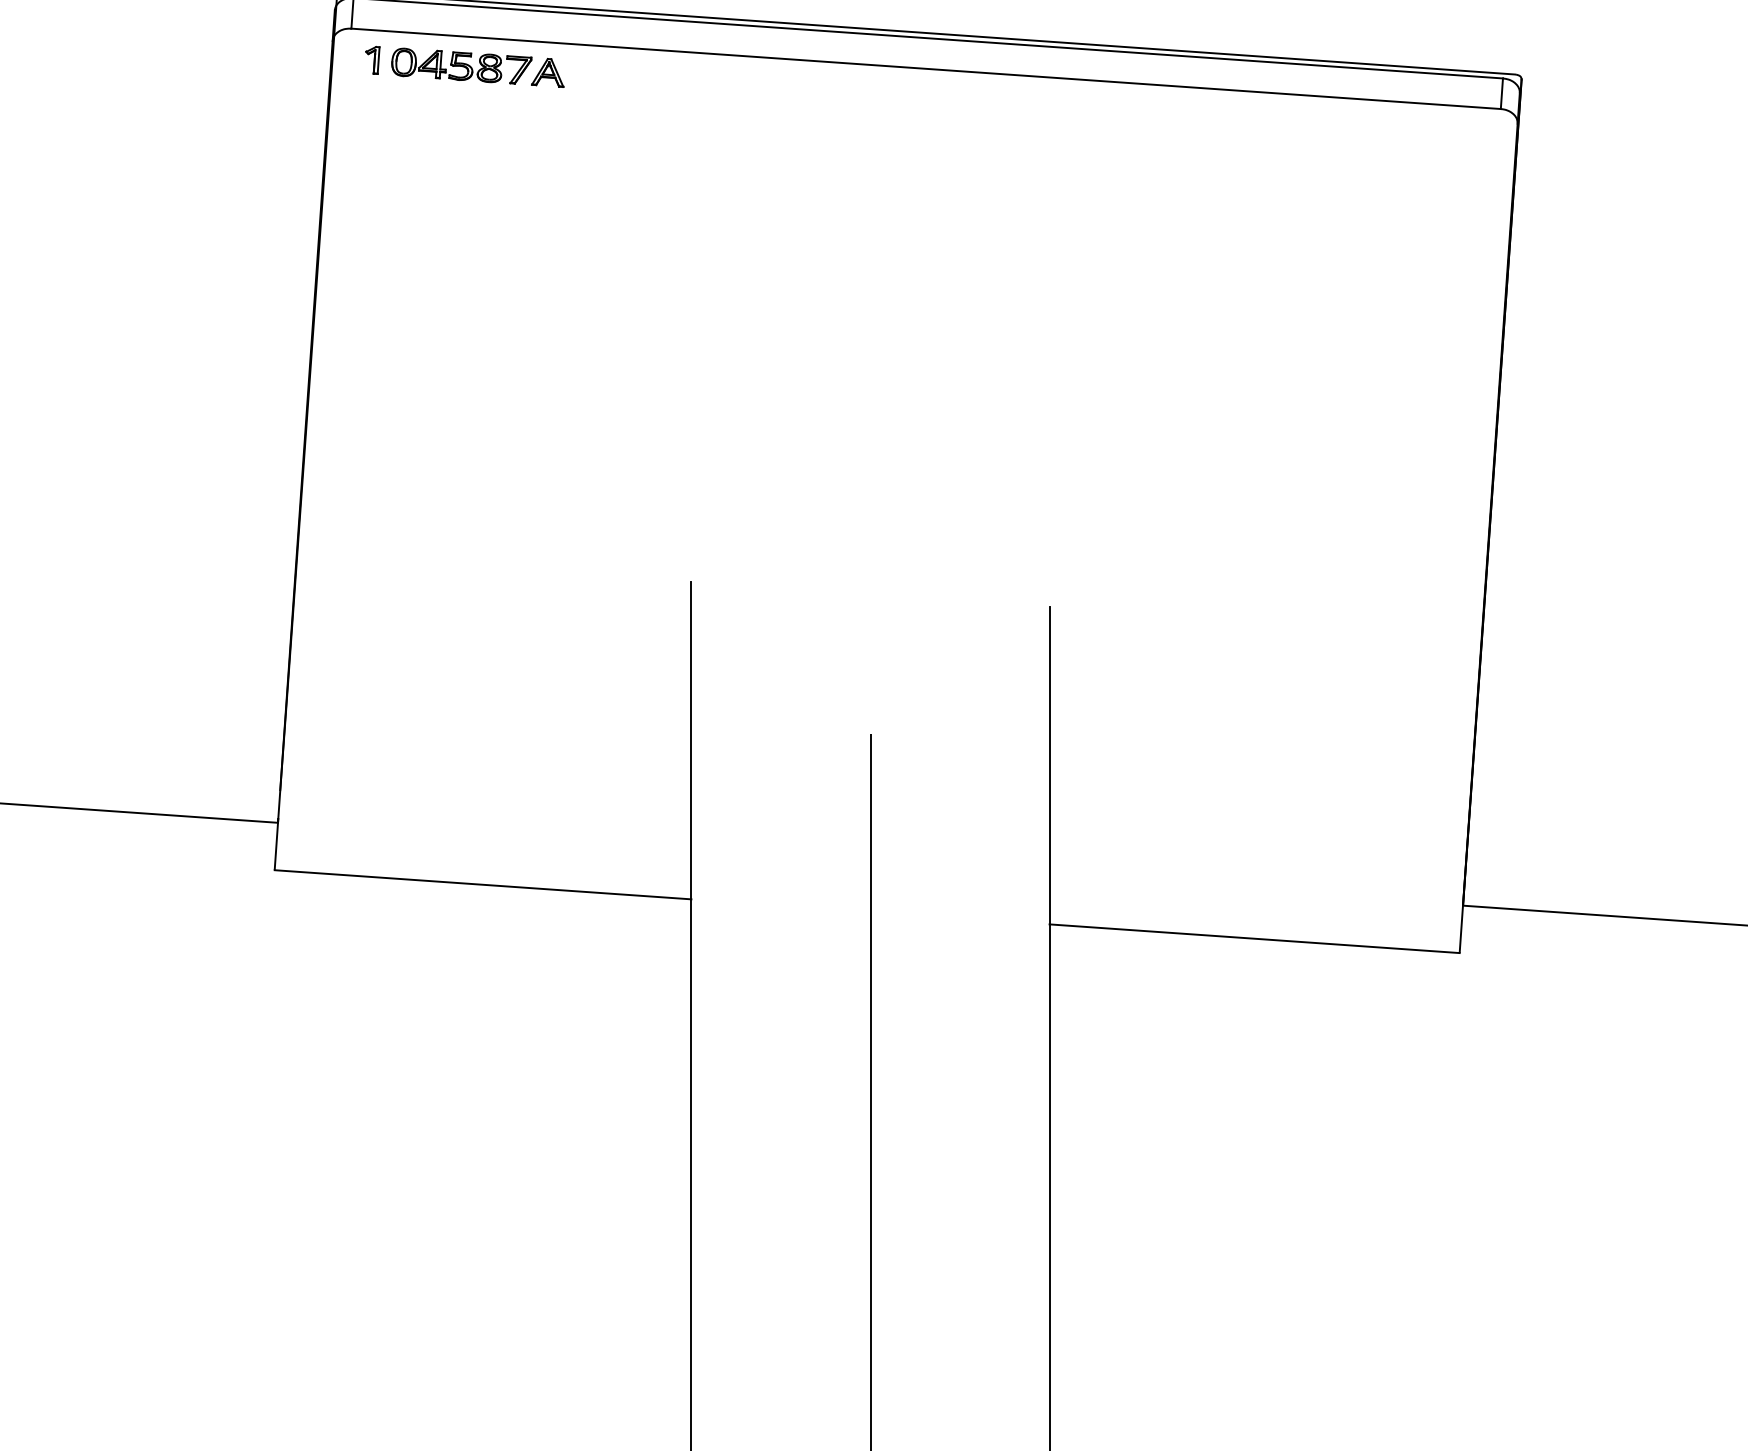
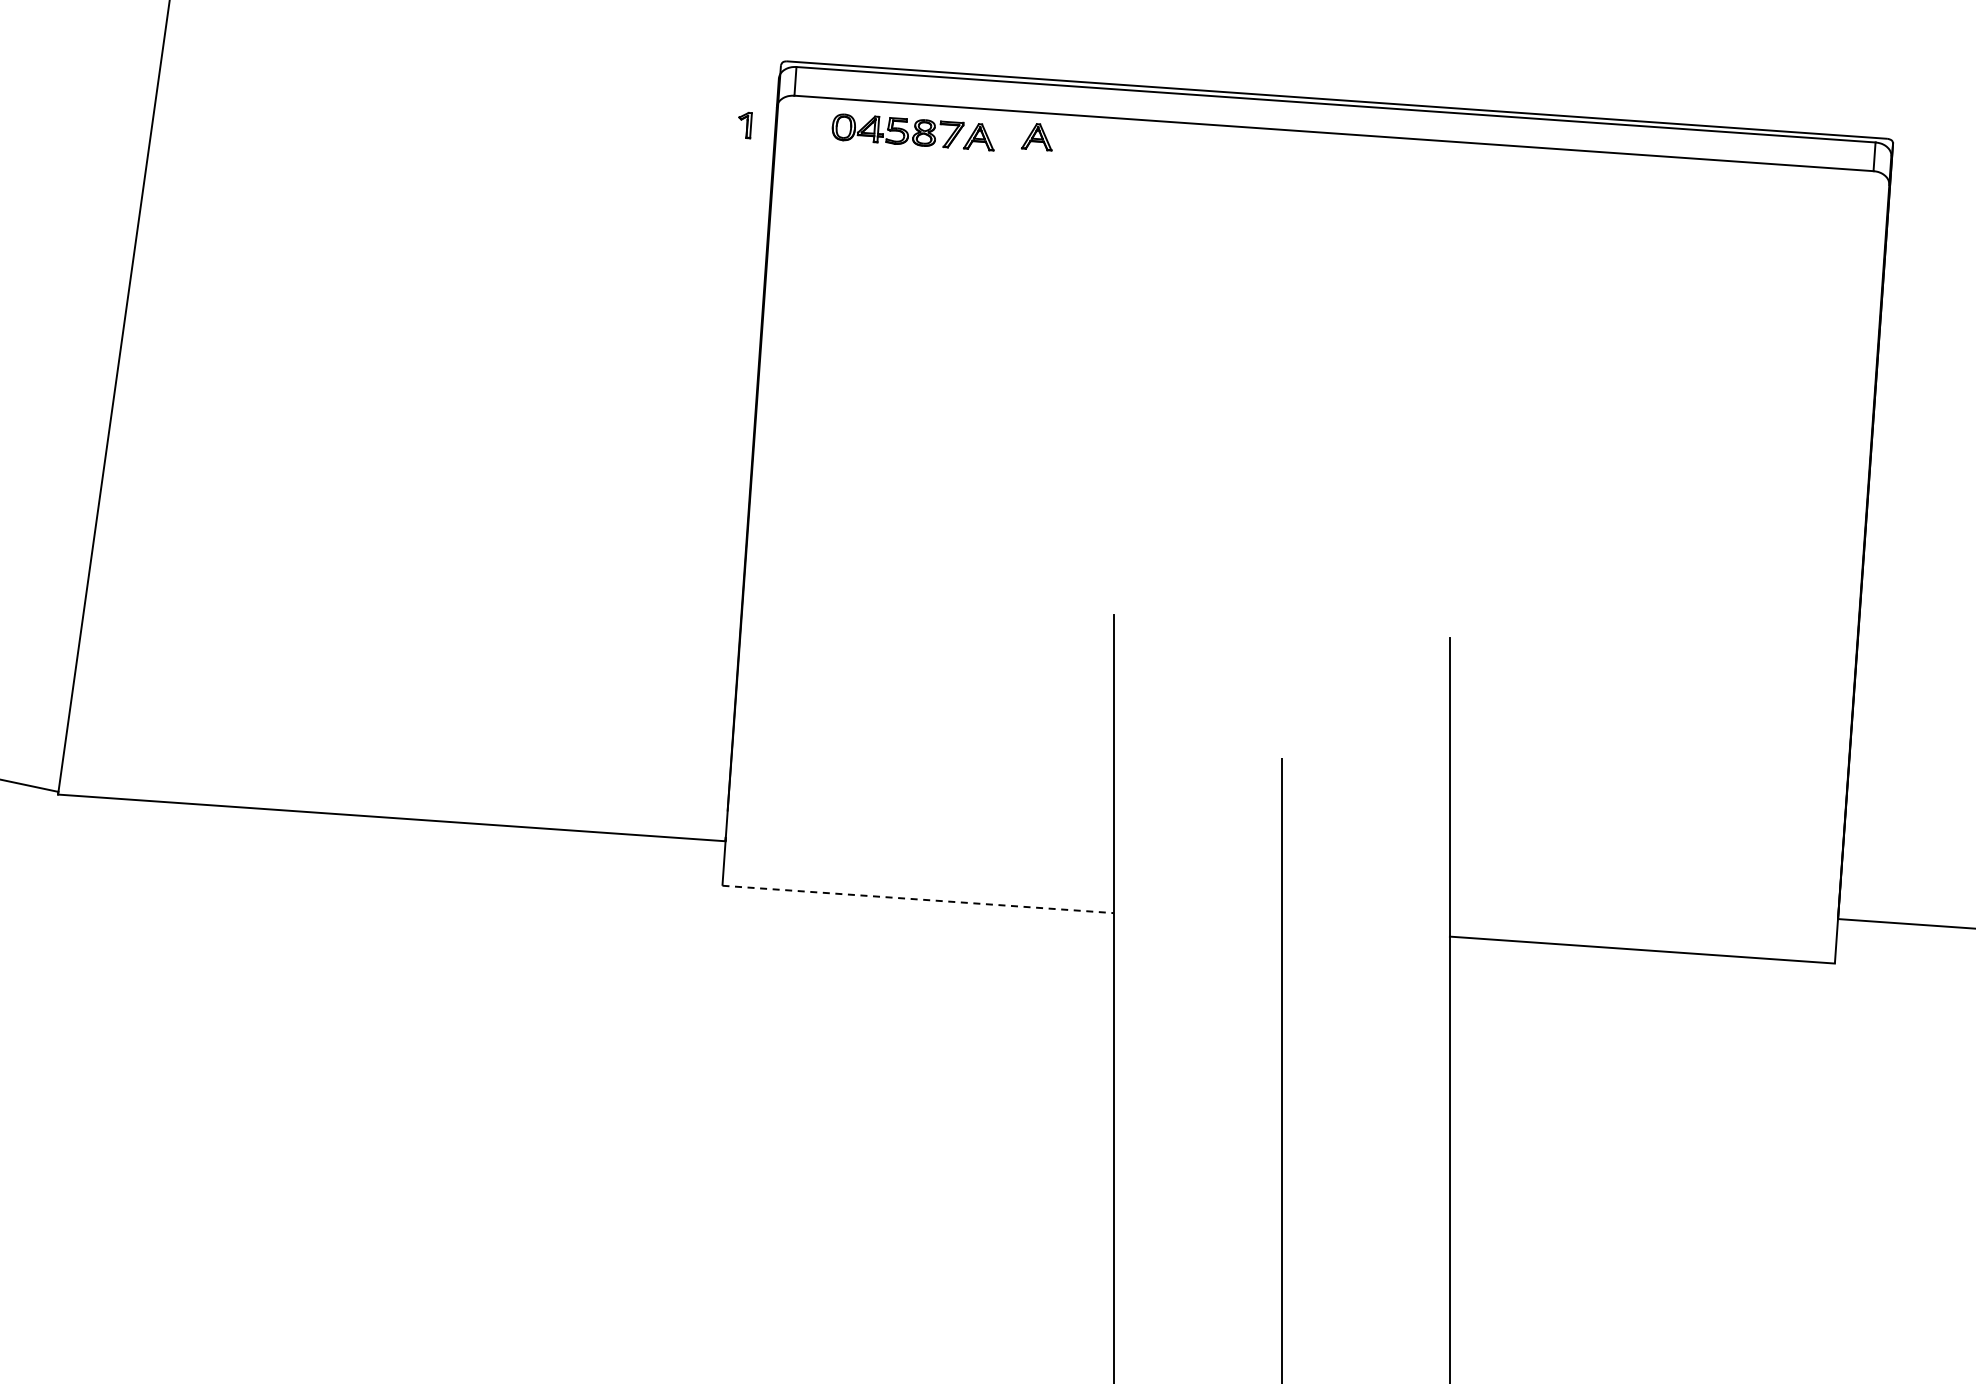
part: (372, 60) -> (745, 125), moved
part: (609, 73) -> (1036, 137), added
line: (483, 884) -> (918, 899), solid -> dashed

